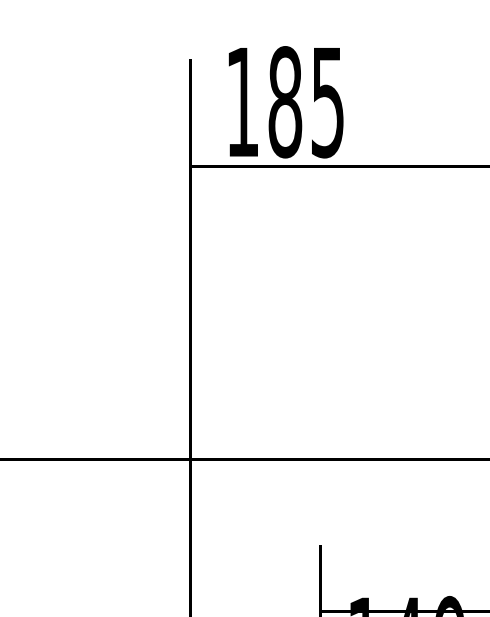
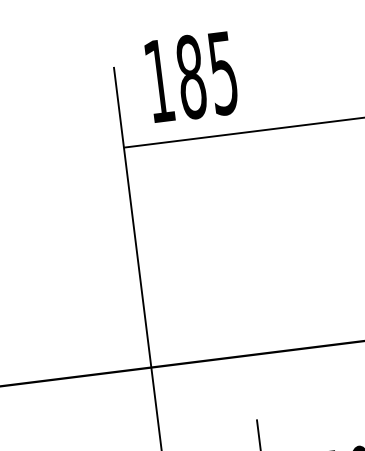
text: (285, 102) -> (191, 77), moved

